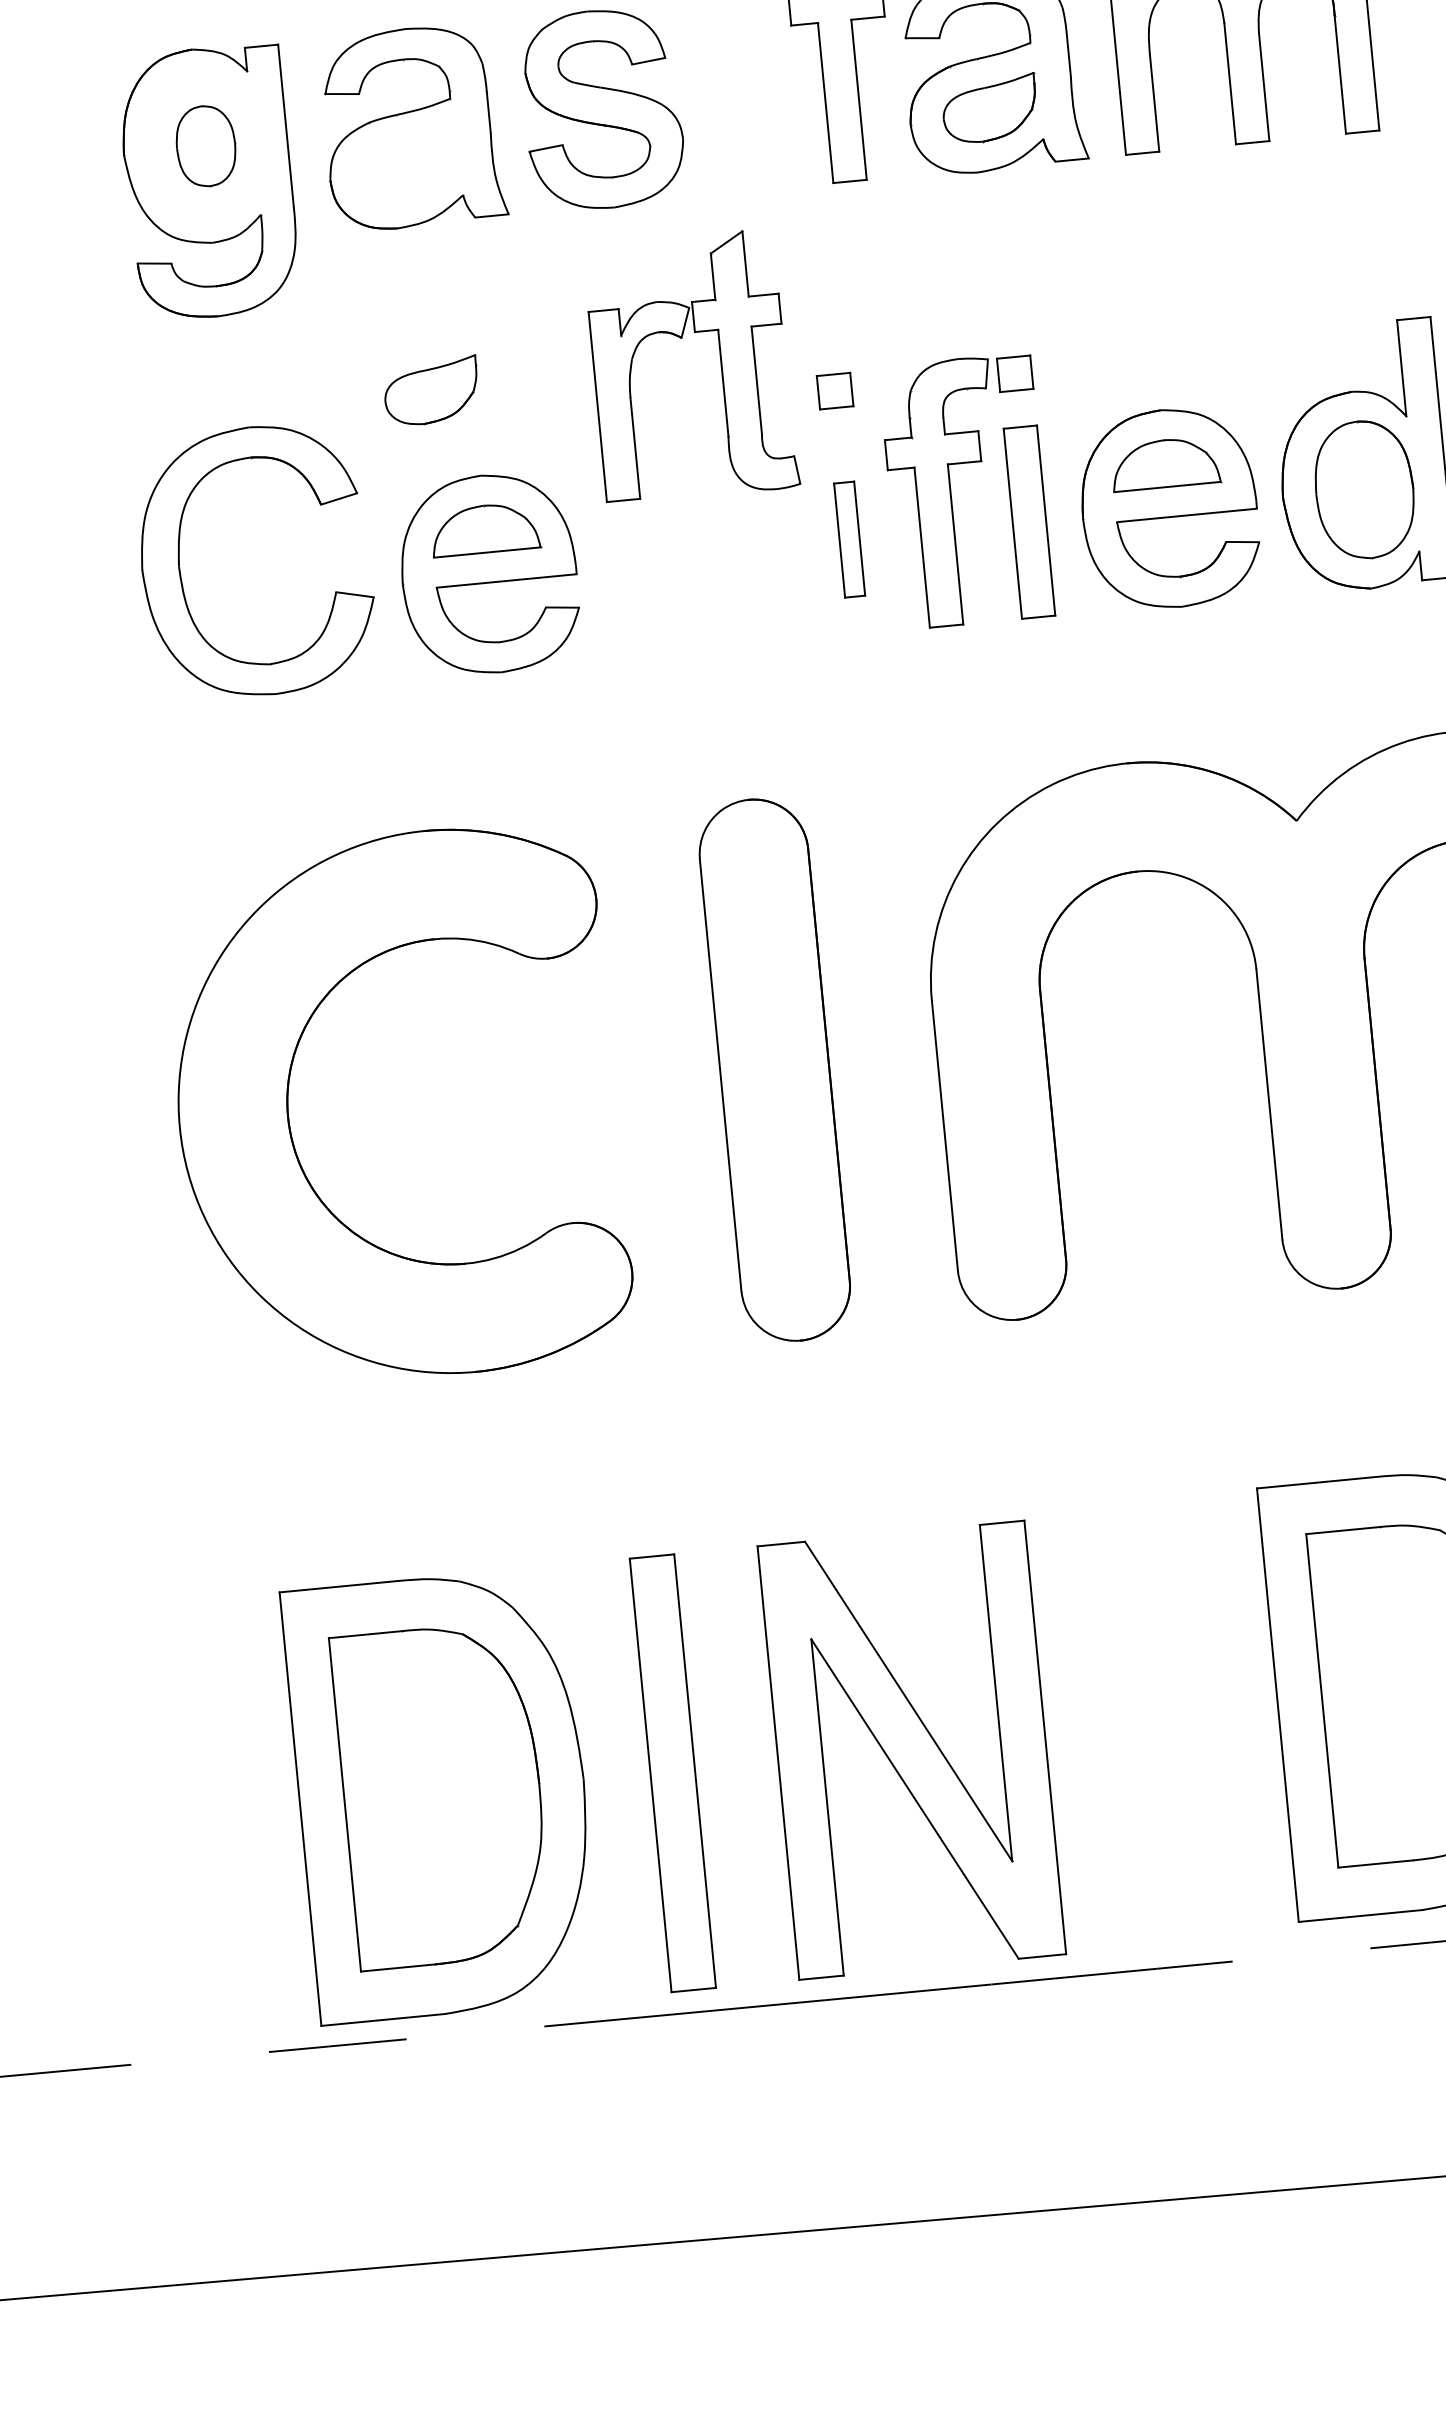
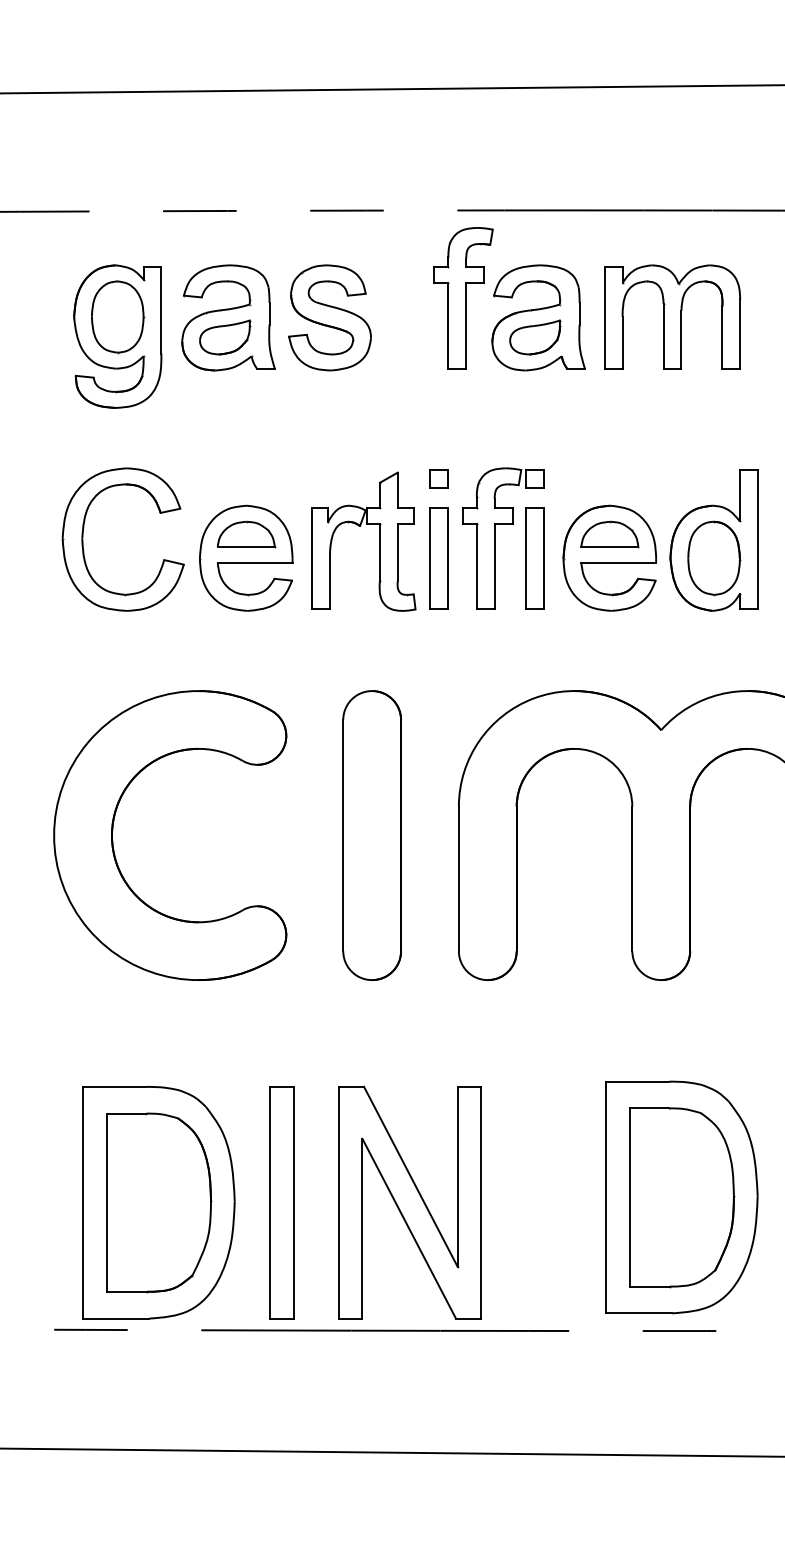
part: (206, 146) -> (118, 317), size x1.67
part: (682, 338) -> (360, 526), moved
part: (432, 391) -> (225, 337), moved
part: (849, 539) -> (438, 558), size x1.67

